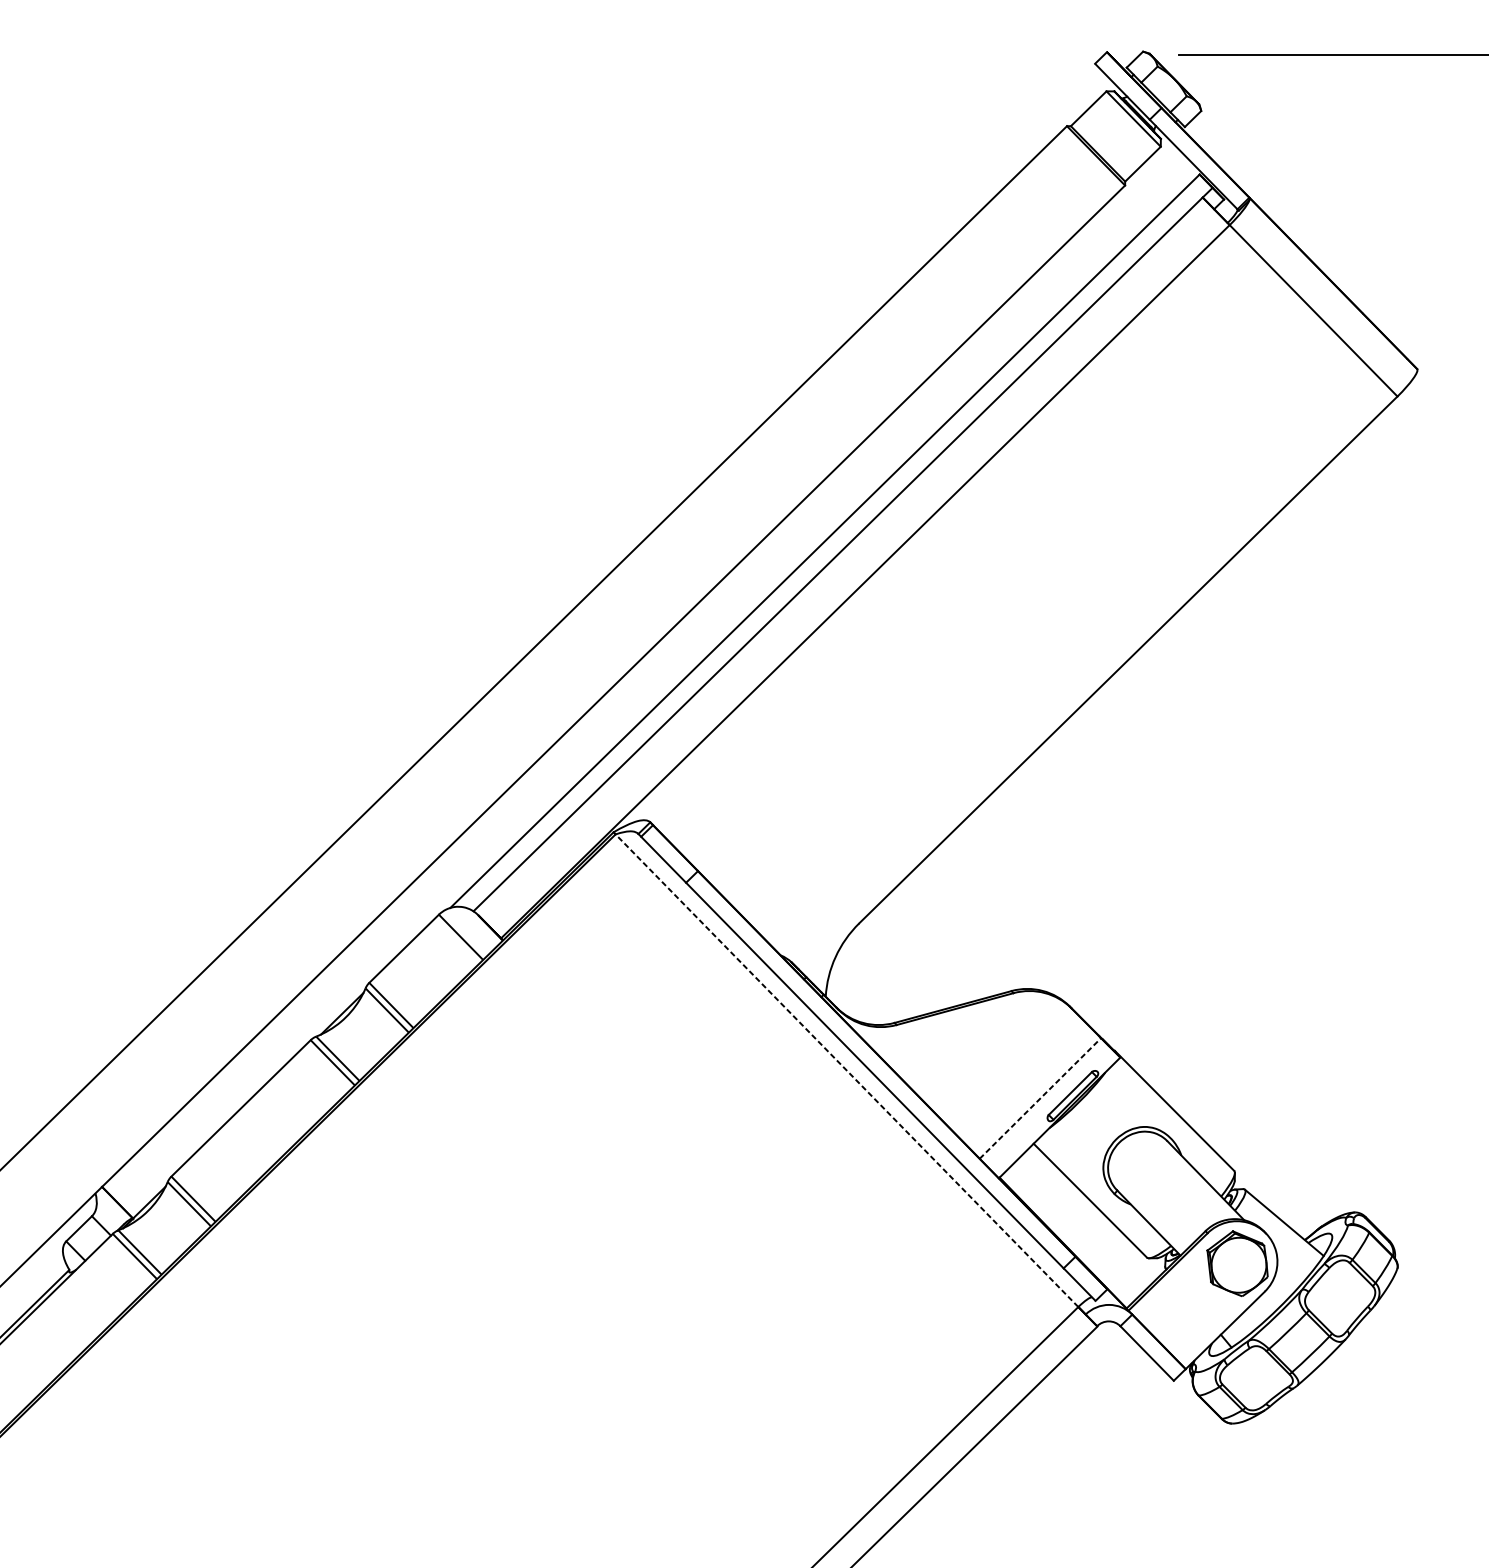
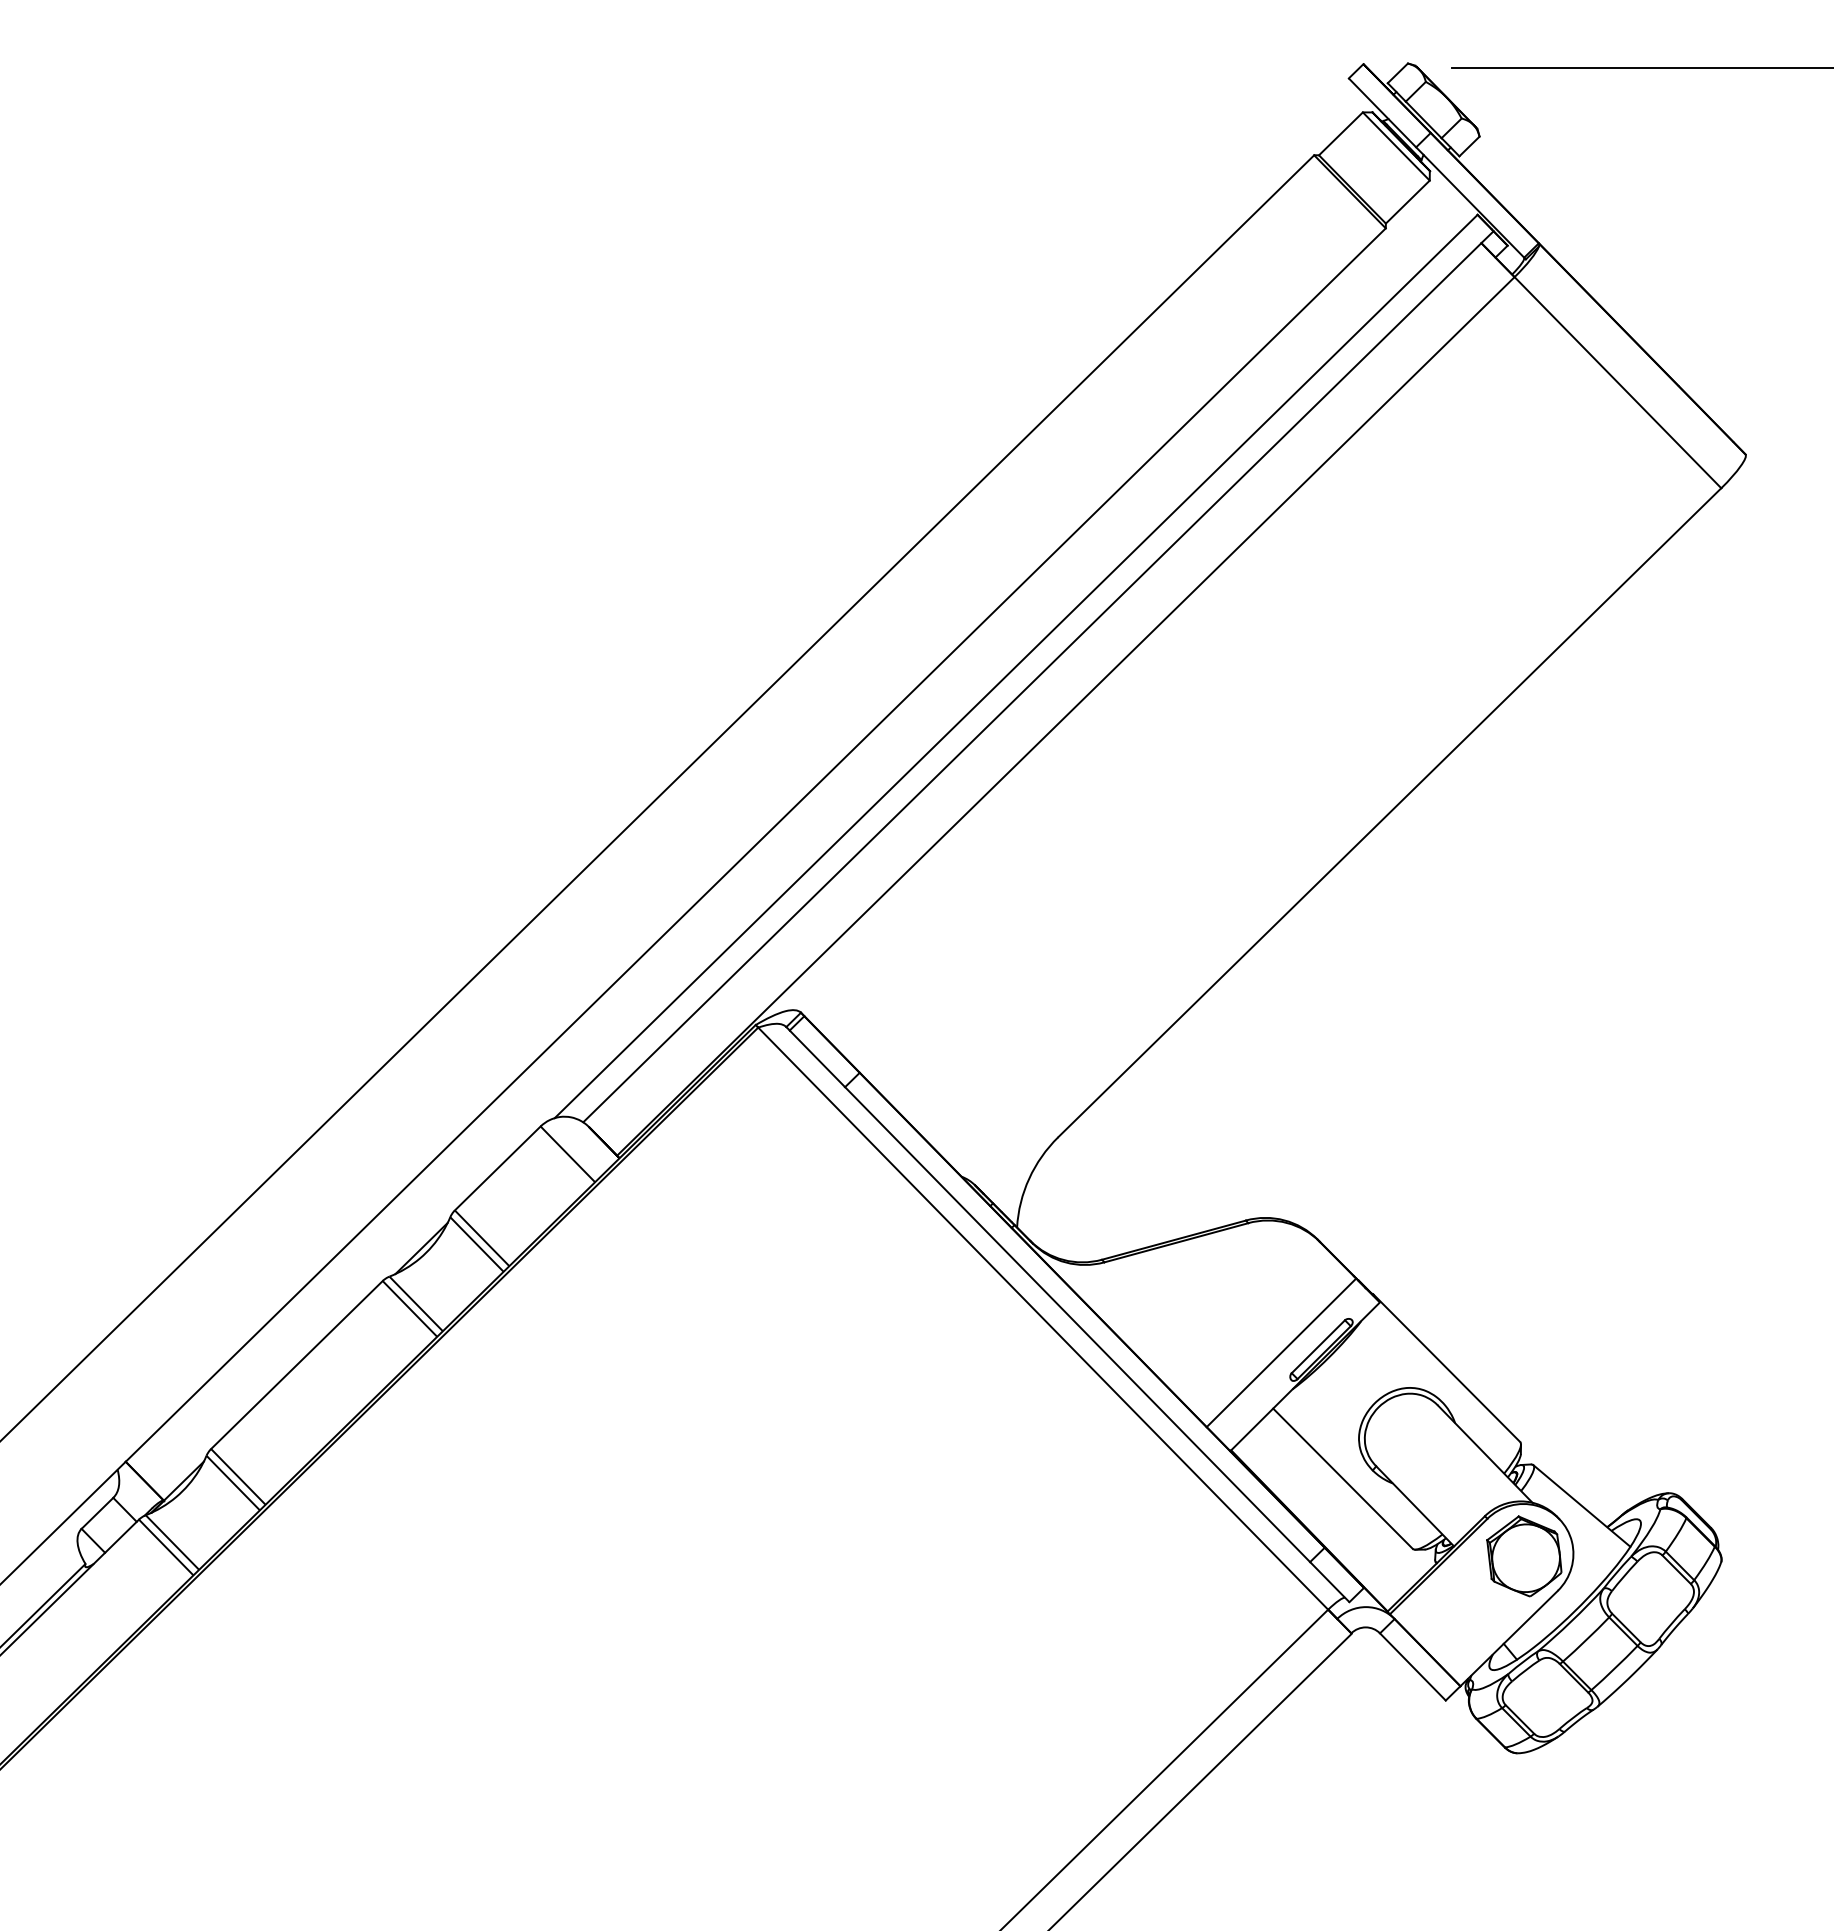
line: (846, 1070) -> (1042, 1318), dashed -> solid
line: (1040, 1098) -> (1281, 1352), dashed -> solid

